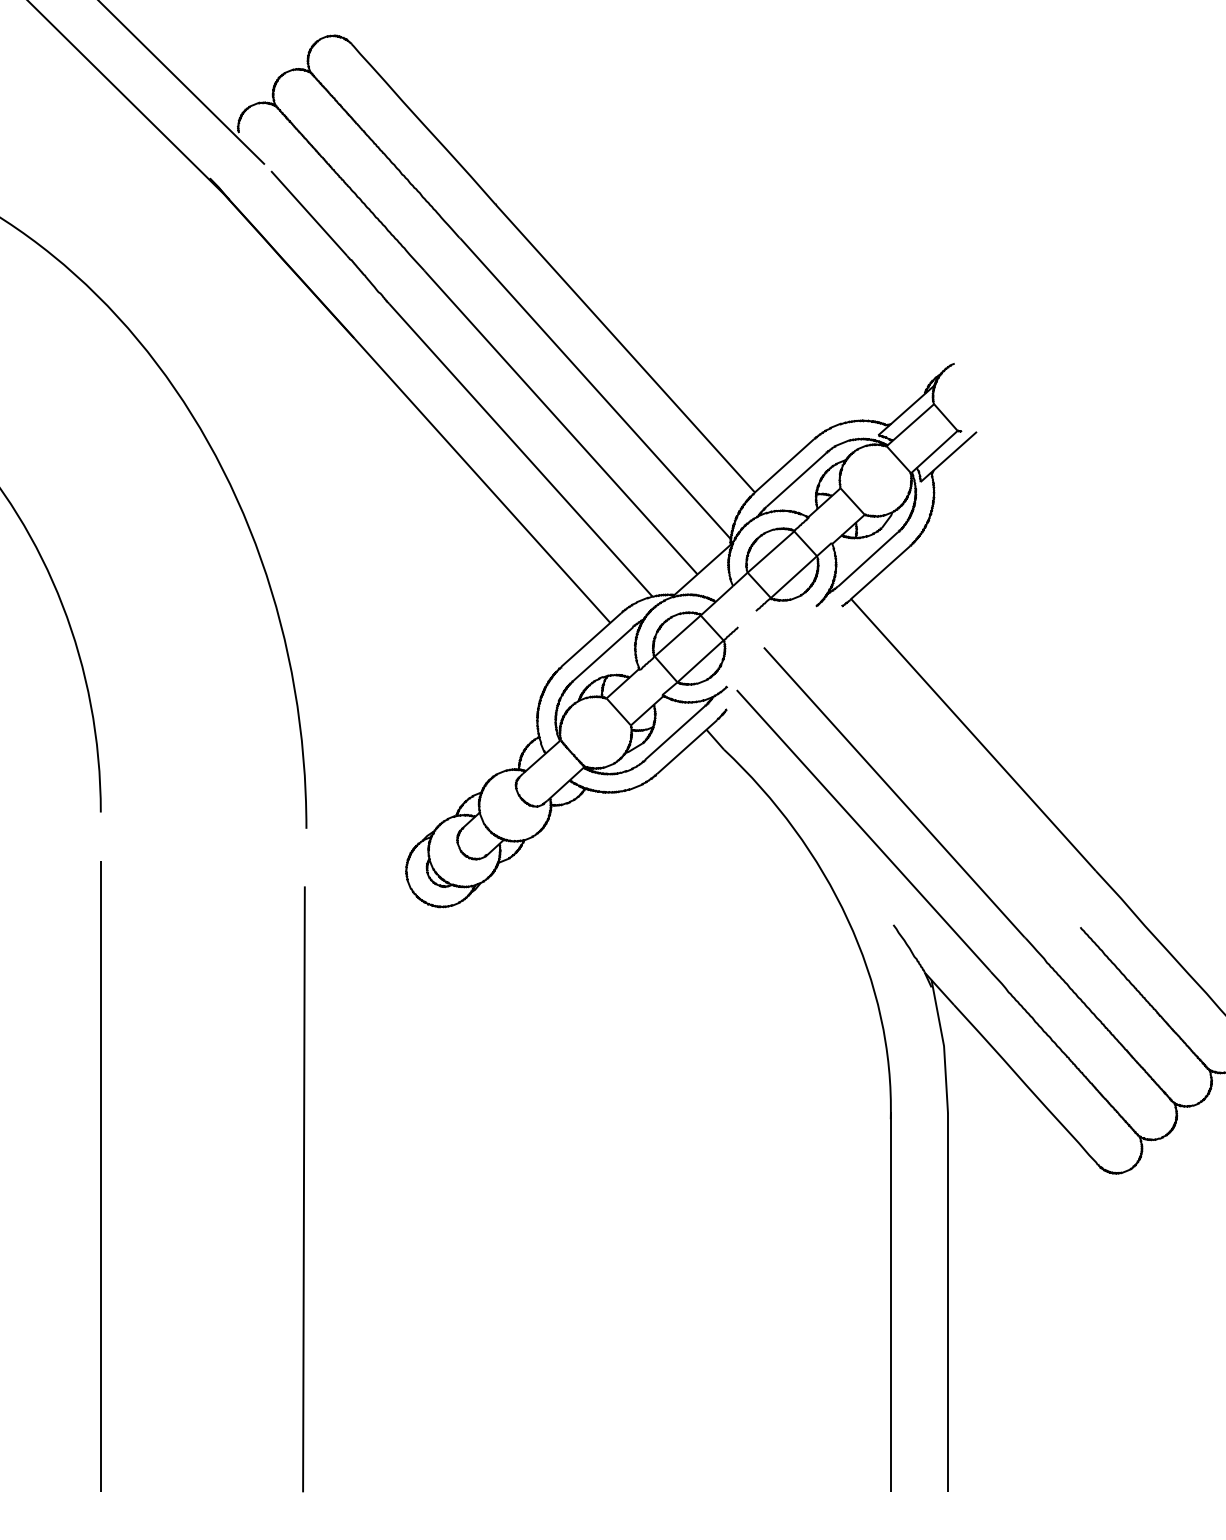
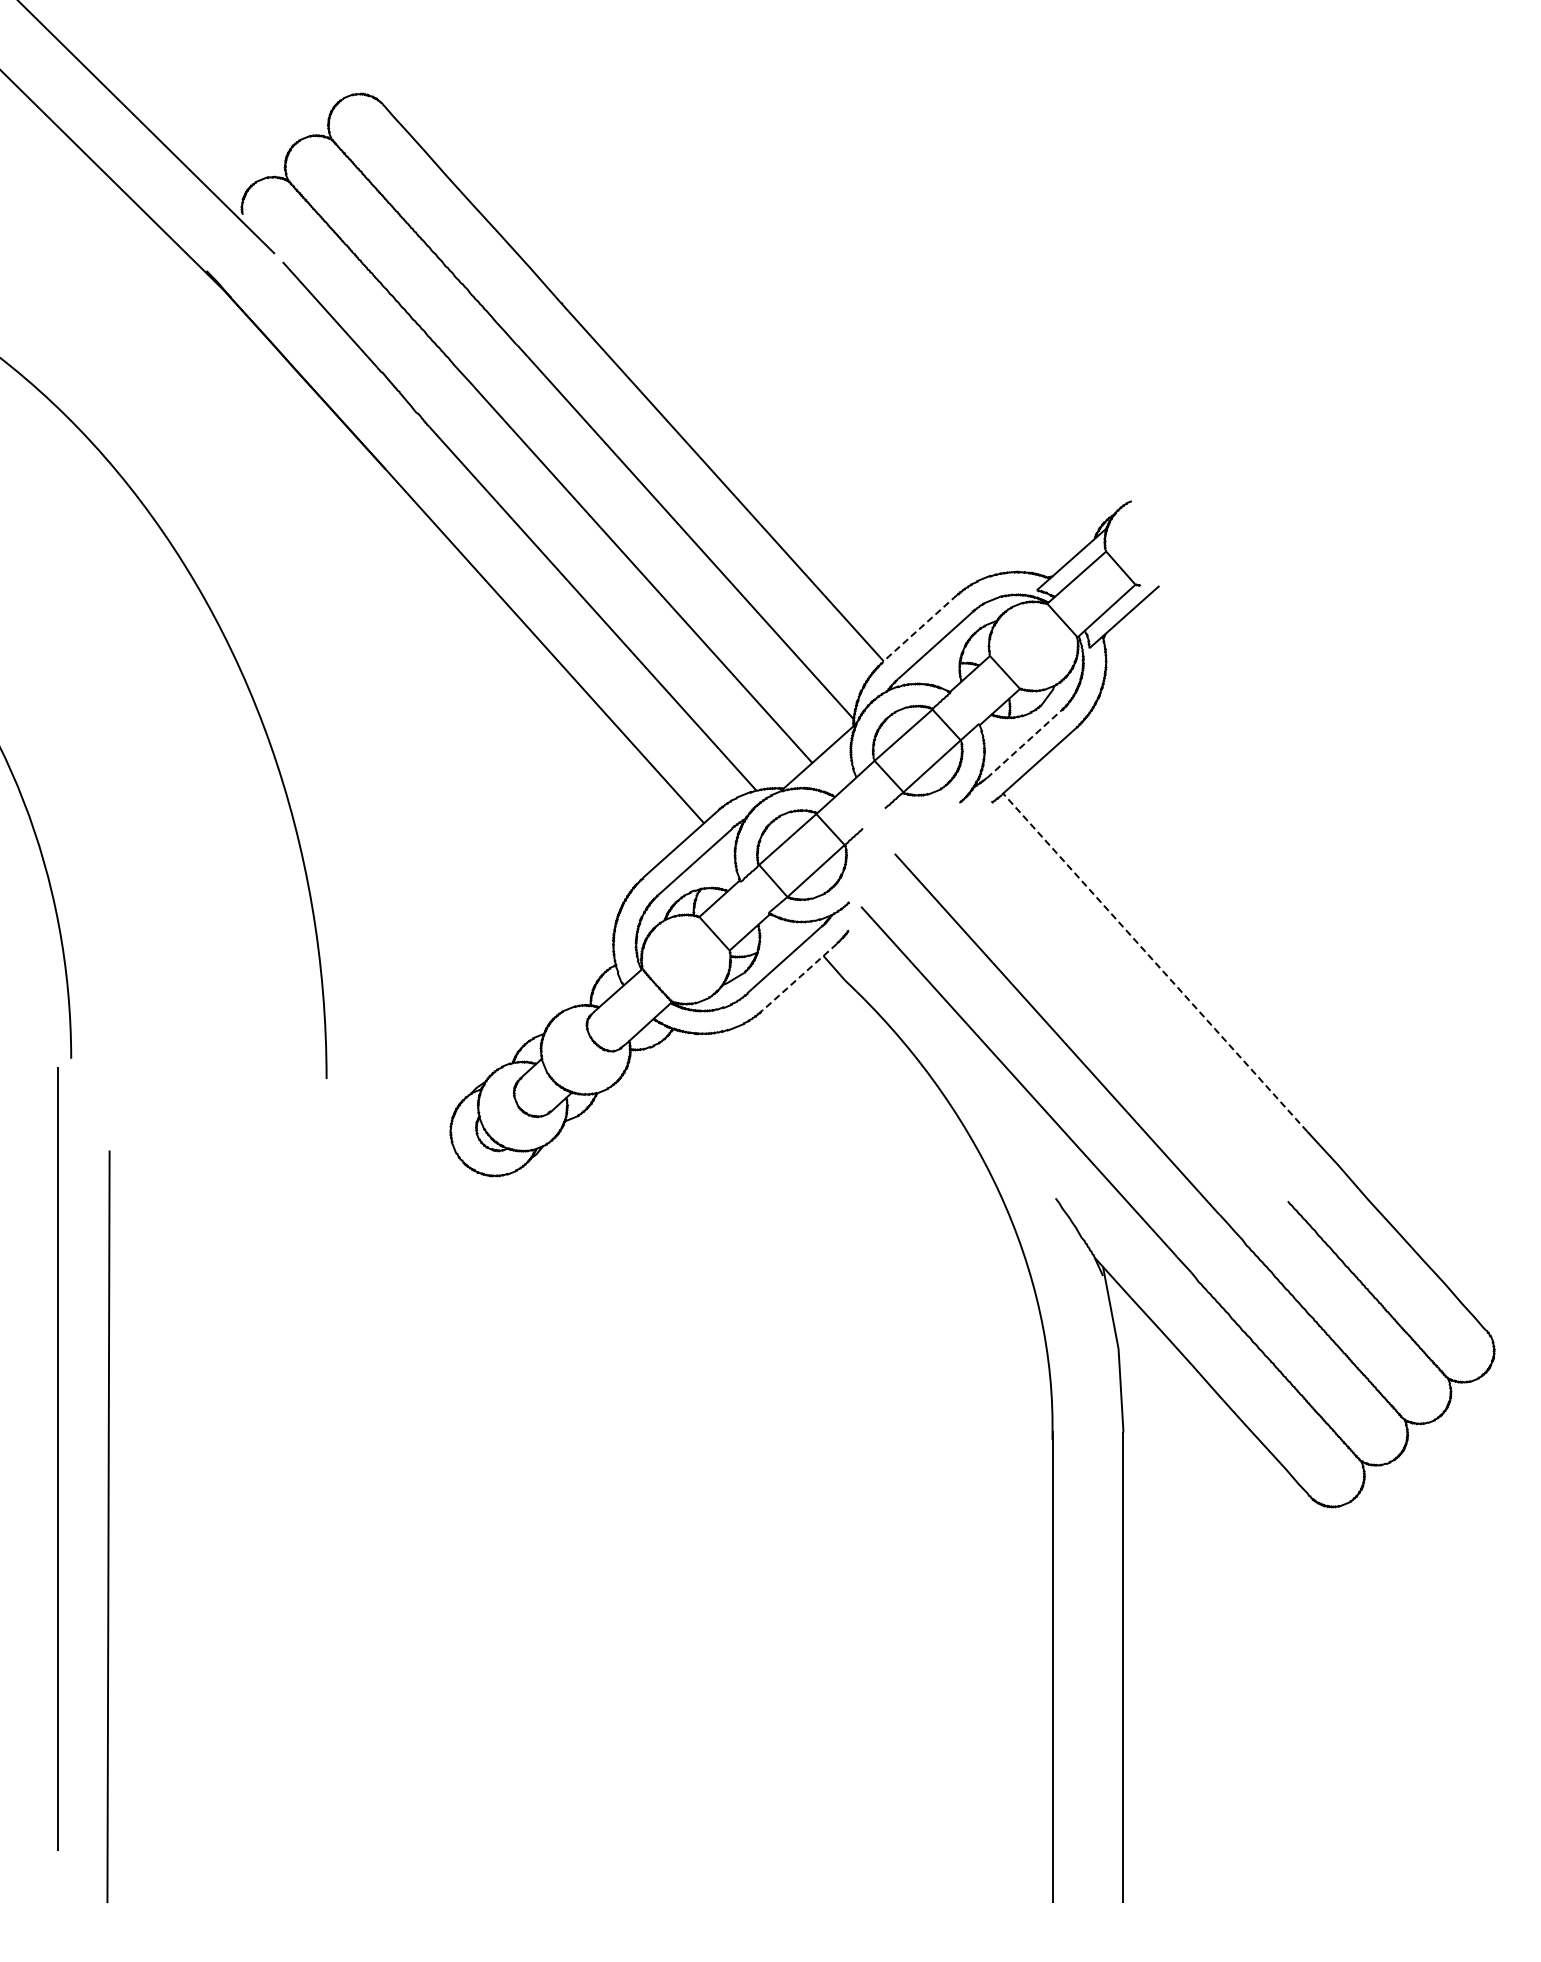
line: (784, 466) -> (920, 628), solid -> dashed
line: (868, 559) -> (1024, 744), solid -> dashed
line: (972, 735) -> (1154, 962), solid -> dashed
line: (687, 747) -> (799, 977), solid -> dashed
line: (100, 1176) -> (57, 1458), moved
line: (303, 1189) -> (108, 1526), moved

